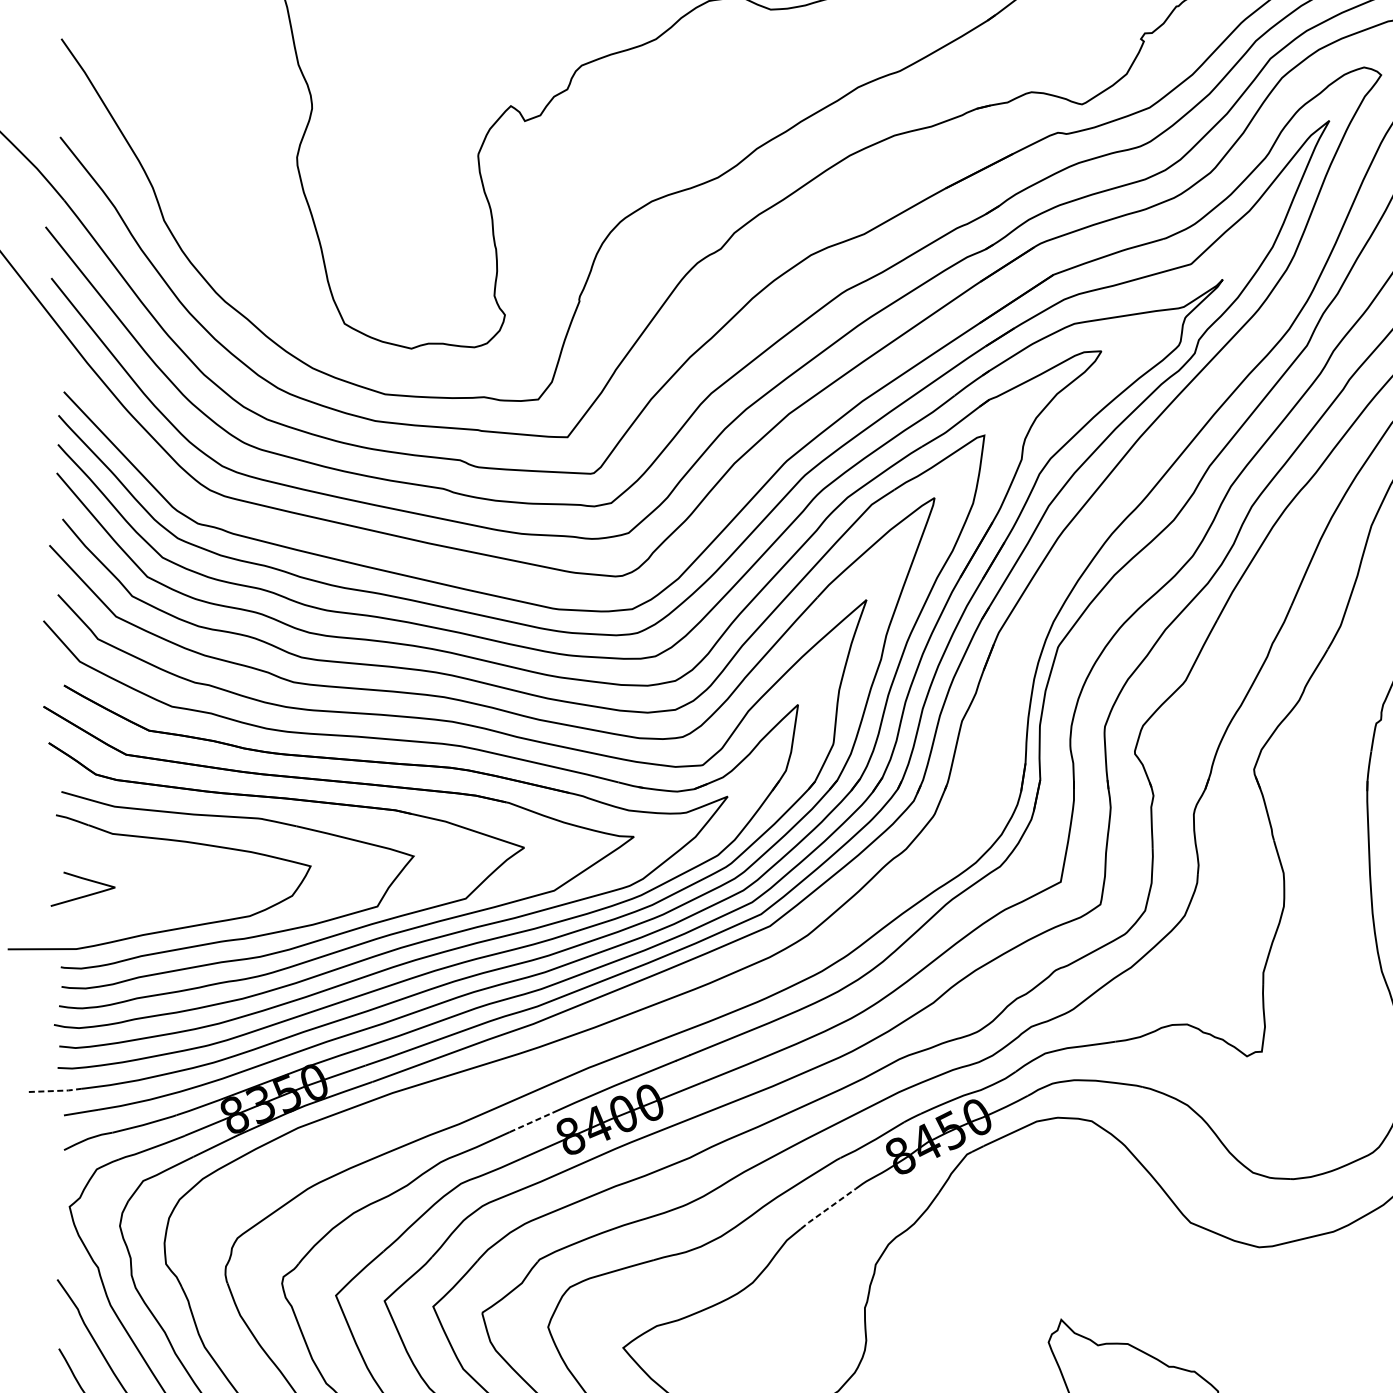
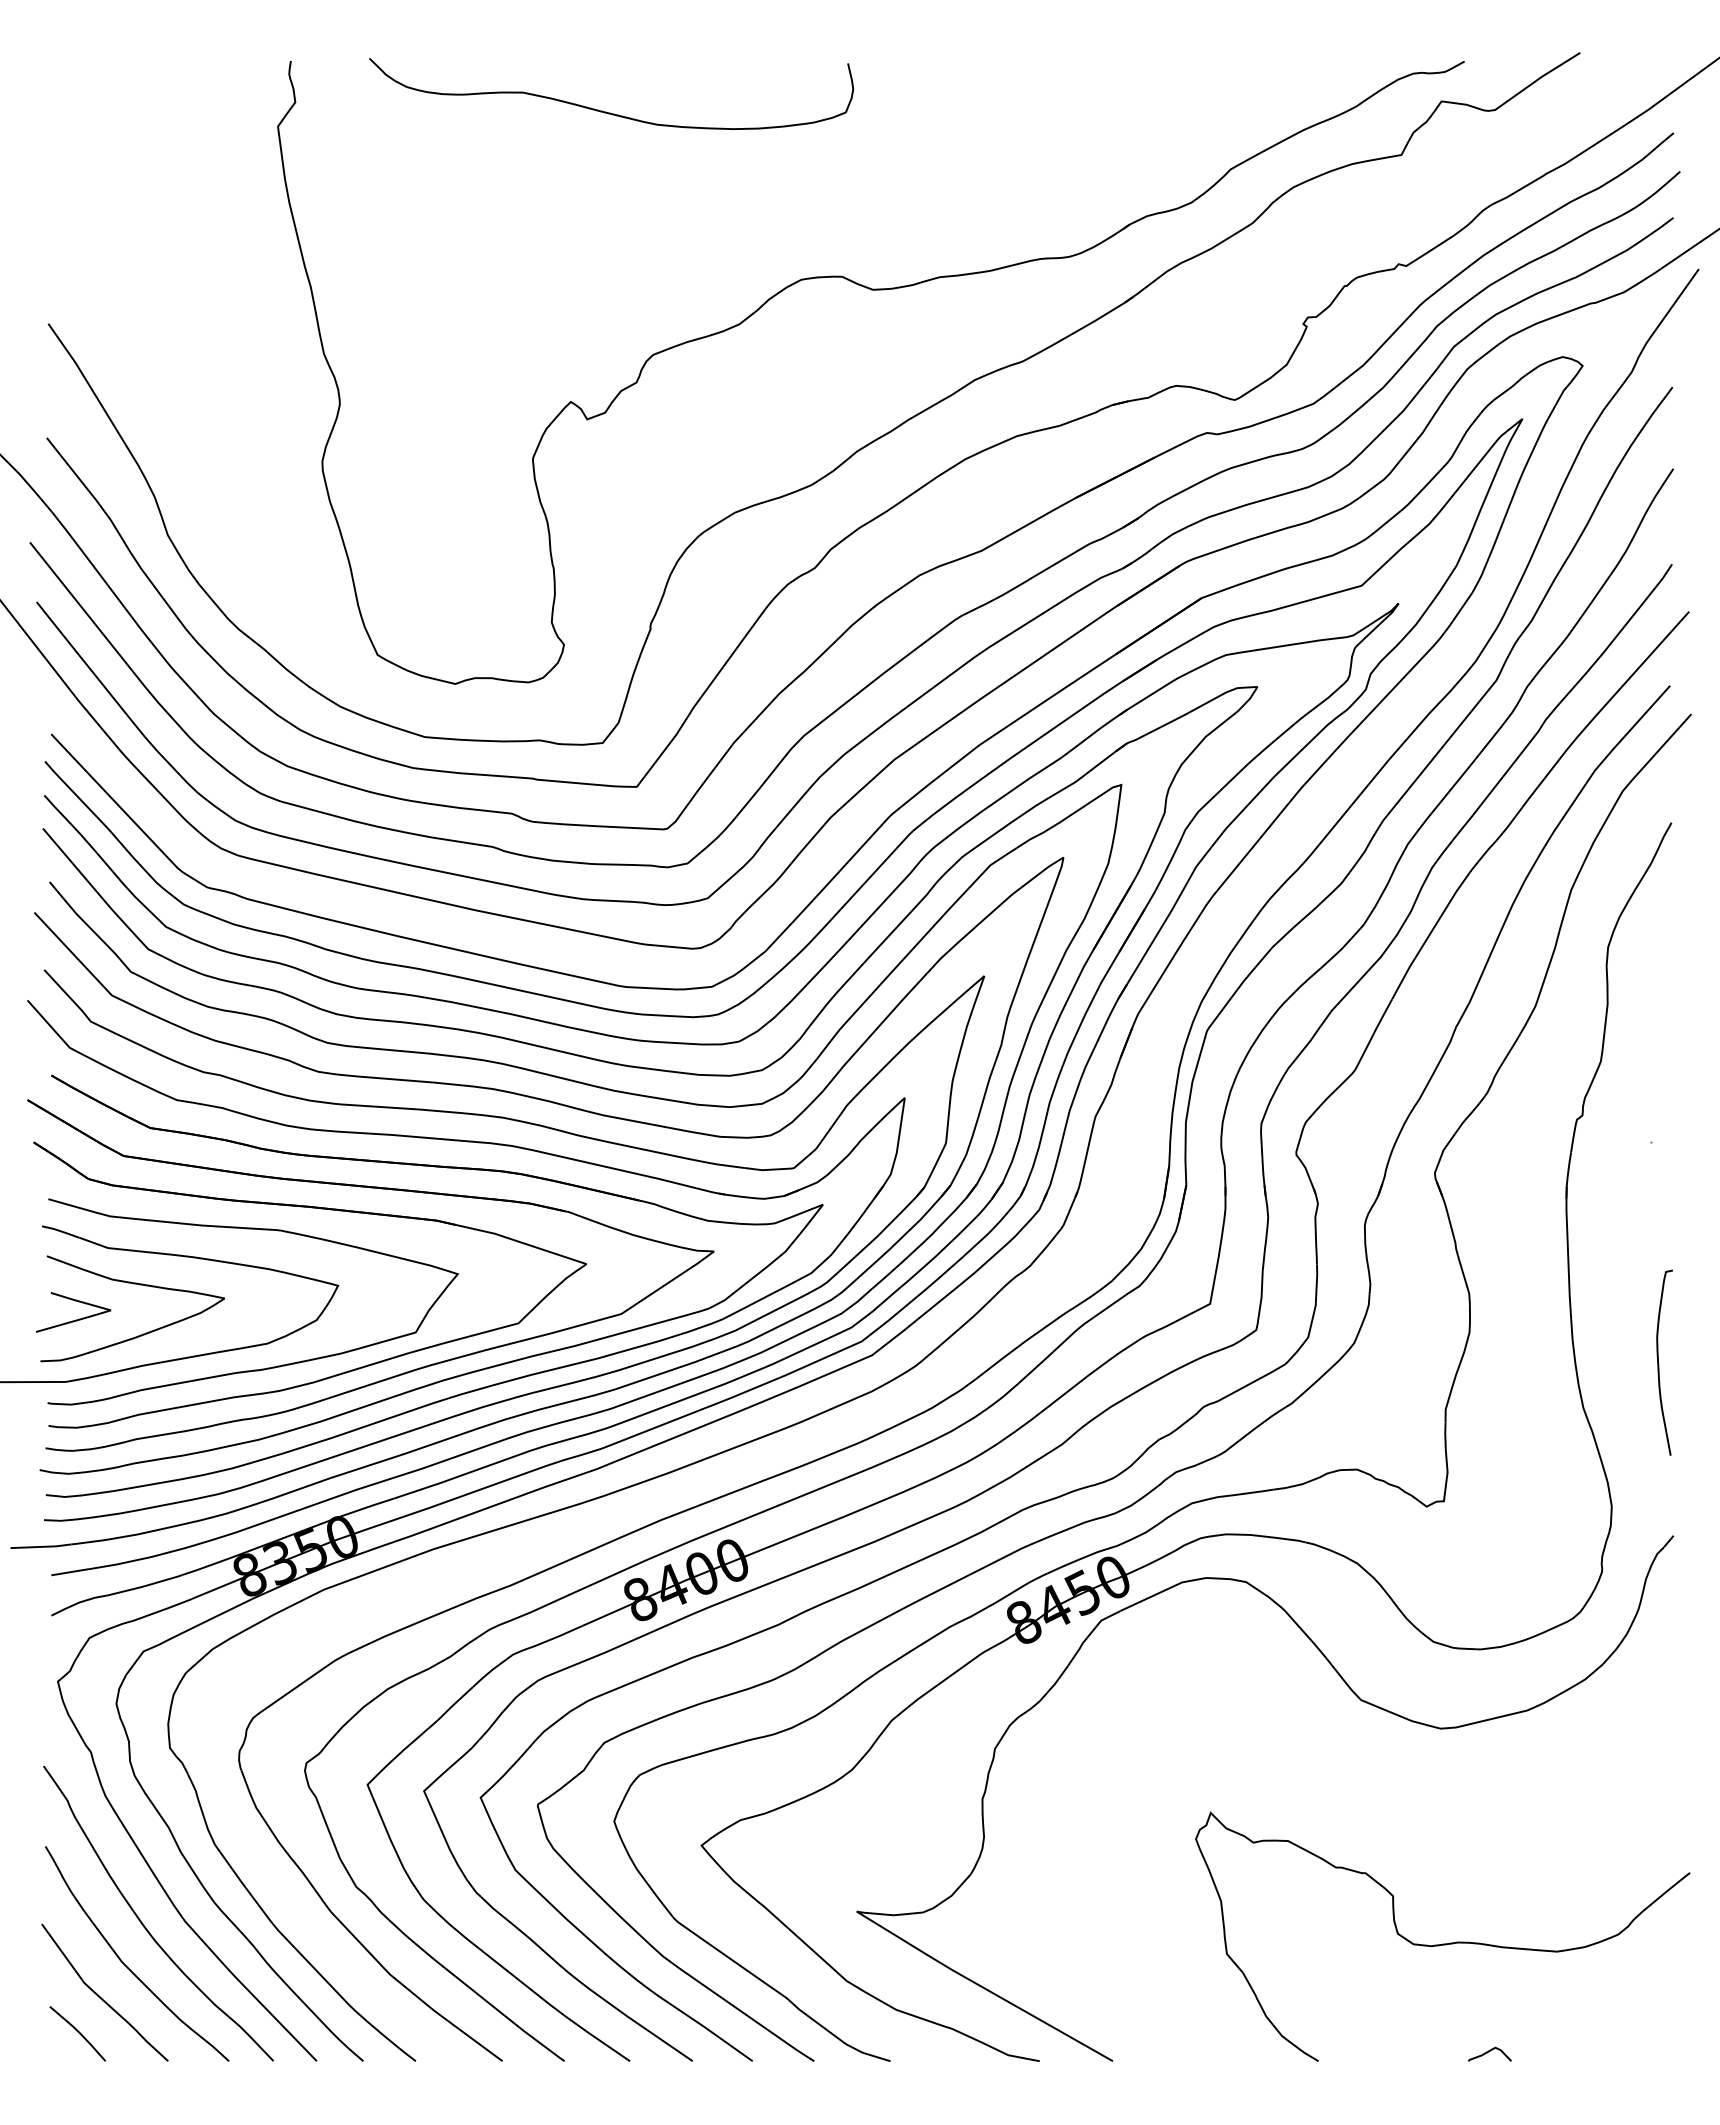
curve: (134, 865) -> (133, 1284), added
line: (55, 1090) -> (41, 1546), dashed -> solid
line: (531, 1122) -> (594, 1583), dashed -> solid
line: (827, 1208) -> (939, 1683), dashed -> solid

